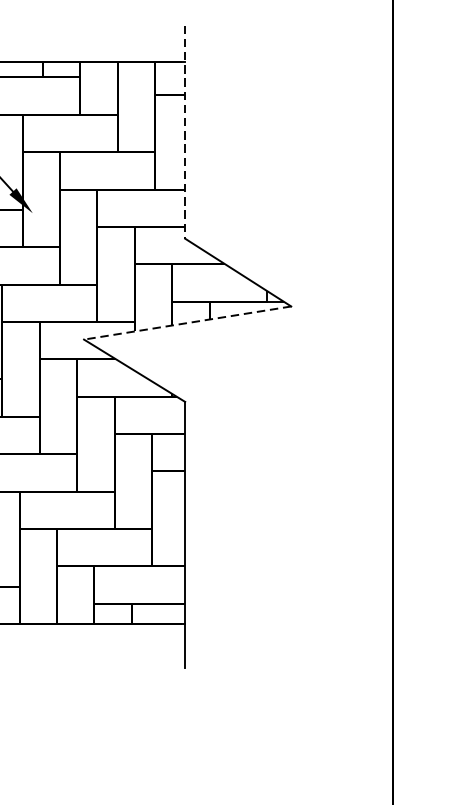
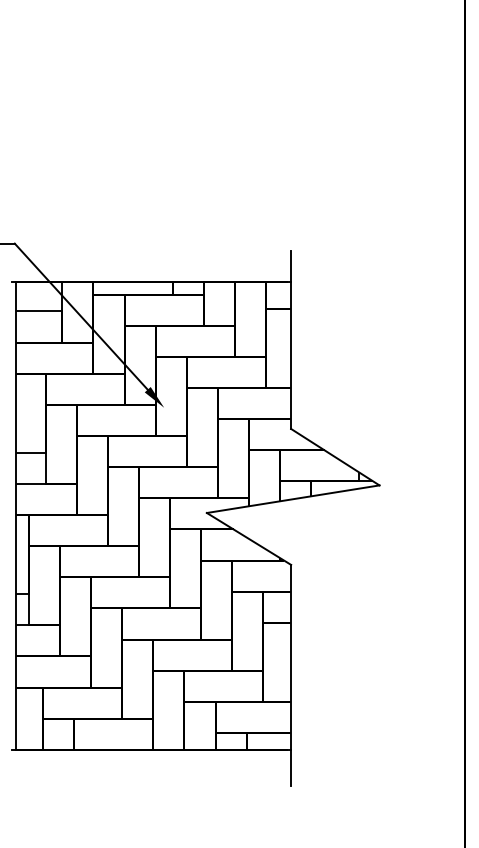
line: (185, 132) -> (291, 340), dashed -> solid
line: (186, 323) -> (292, 499), dashed -> solid

